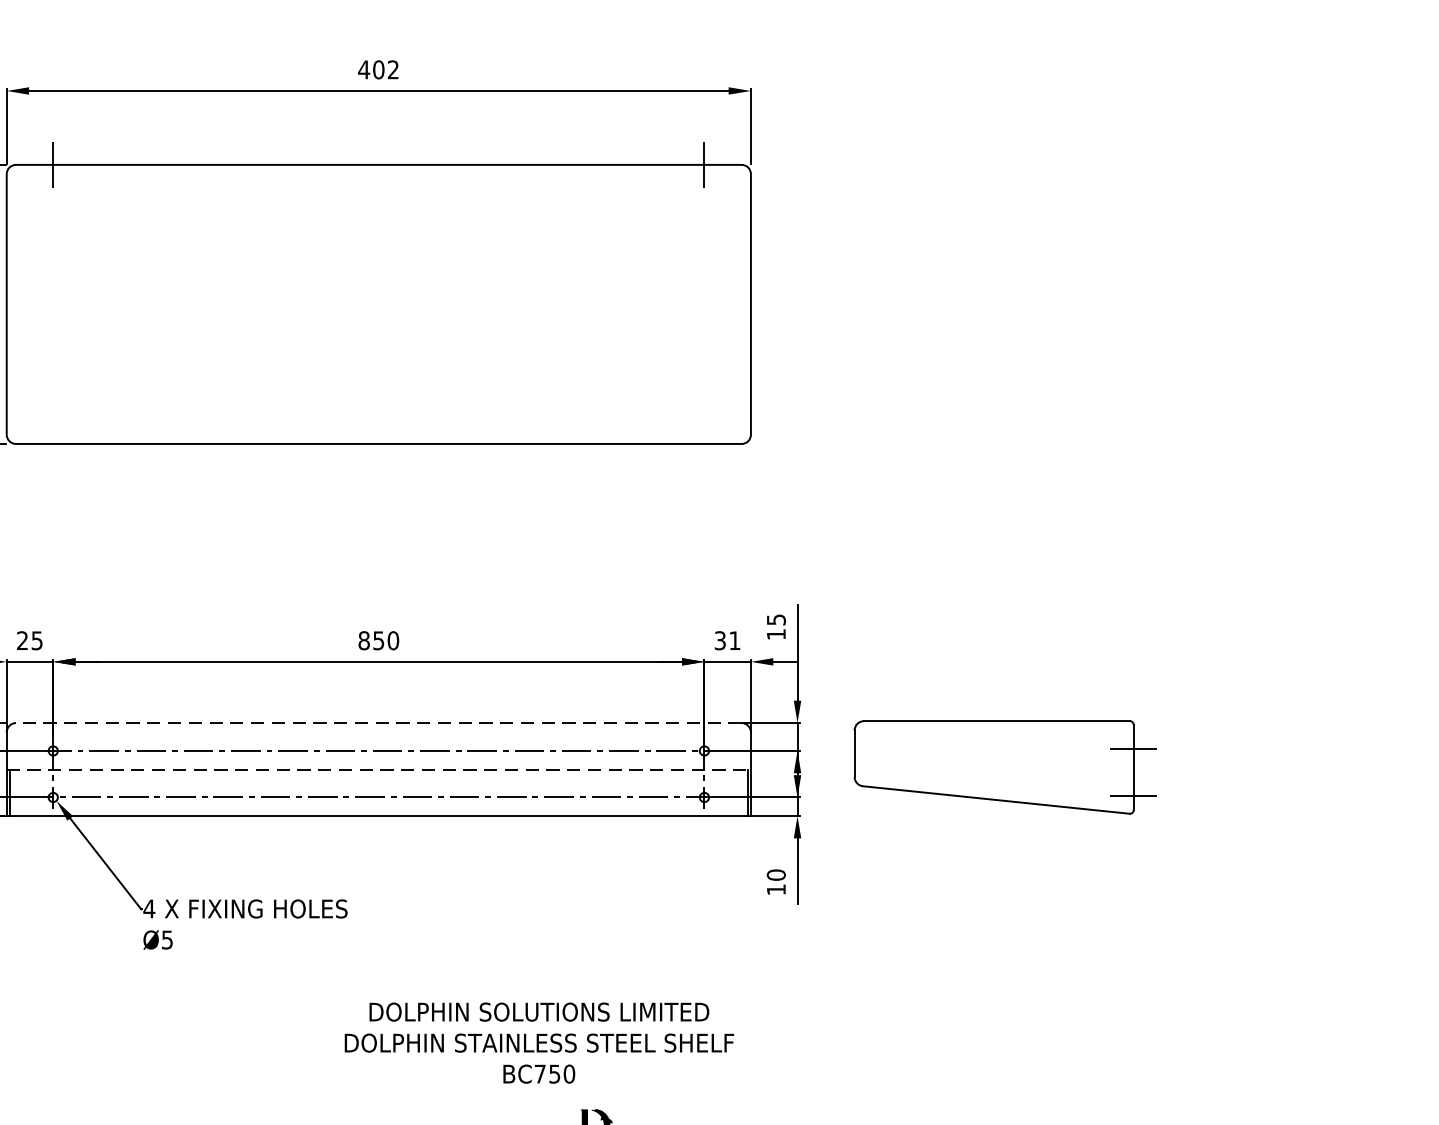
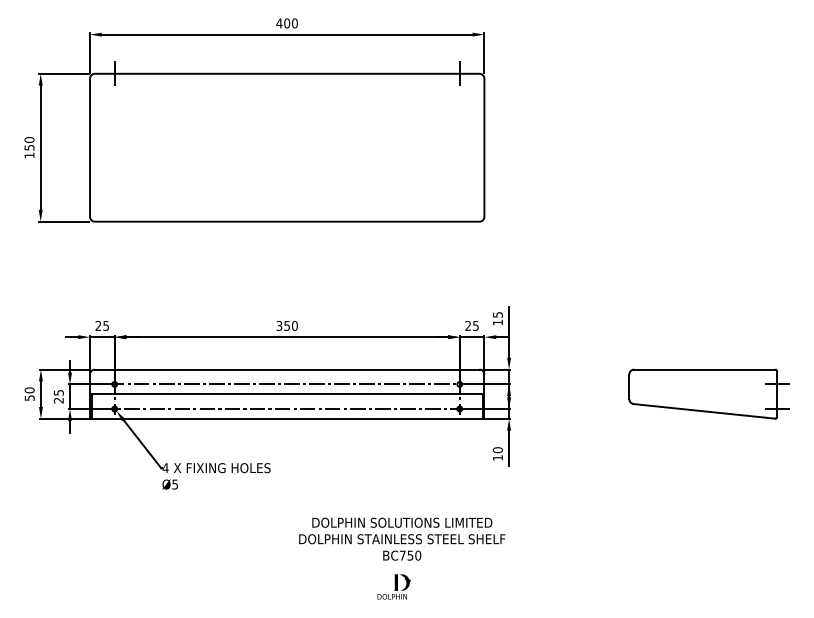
text: (392, 69) -> (294, 23), 402 -> 400
text: (364, 639) -> (279, 325), 850 -> 350
text: (726, 639) -> (471, 325), 31 -> 25
line: (377, 722) -> (286, 369), dashed -> solid
part: (1003, 766) -> (708, 393), moved
line: (379, 770) -> (287, 394), dashed -> solid
text: (539, 1041) -> (402, 538), moved

